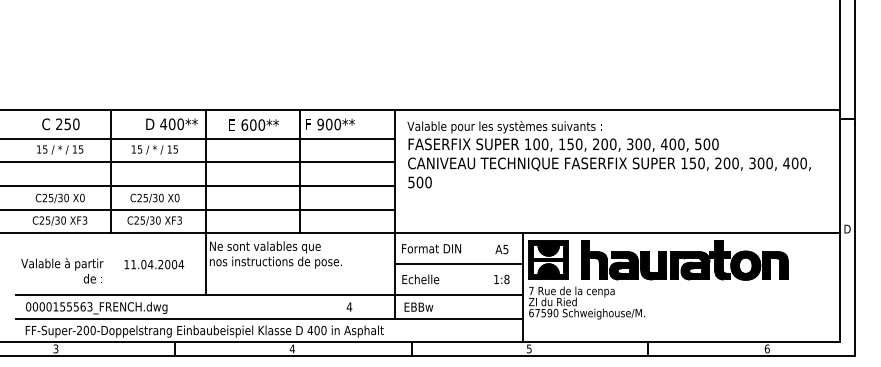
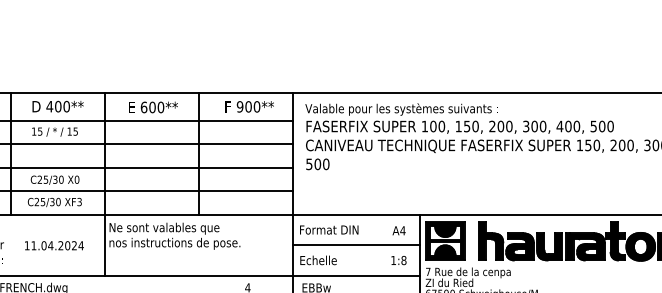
text: (171, 124) -> (57, 106), moved
text: (330, 124) -> (249, 106), moved
text: (505, 249) -> (402, 230), A5 -> A4
text: (174, 264) -> (74, 245), 11.04.2004 -> 11.04.2024

